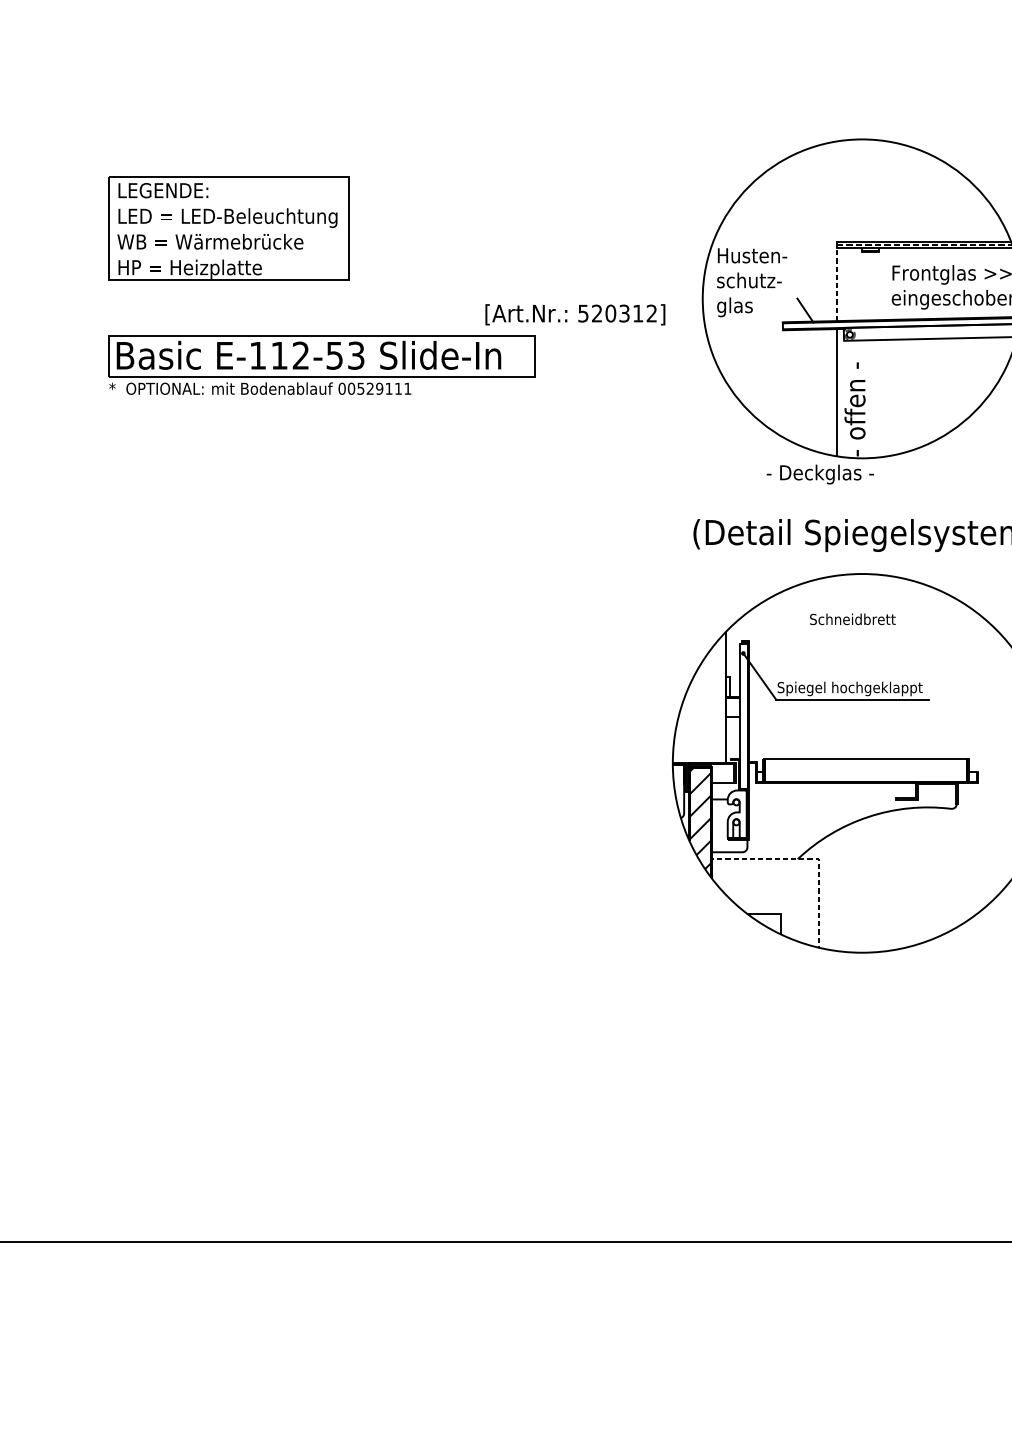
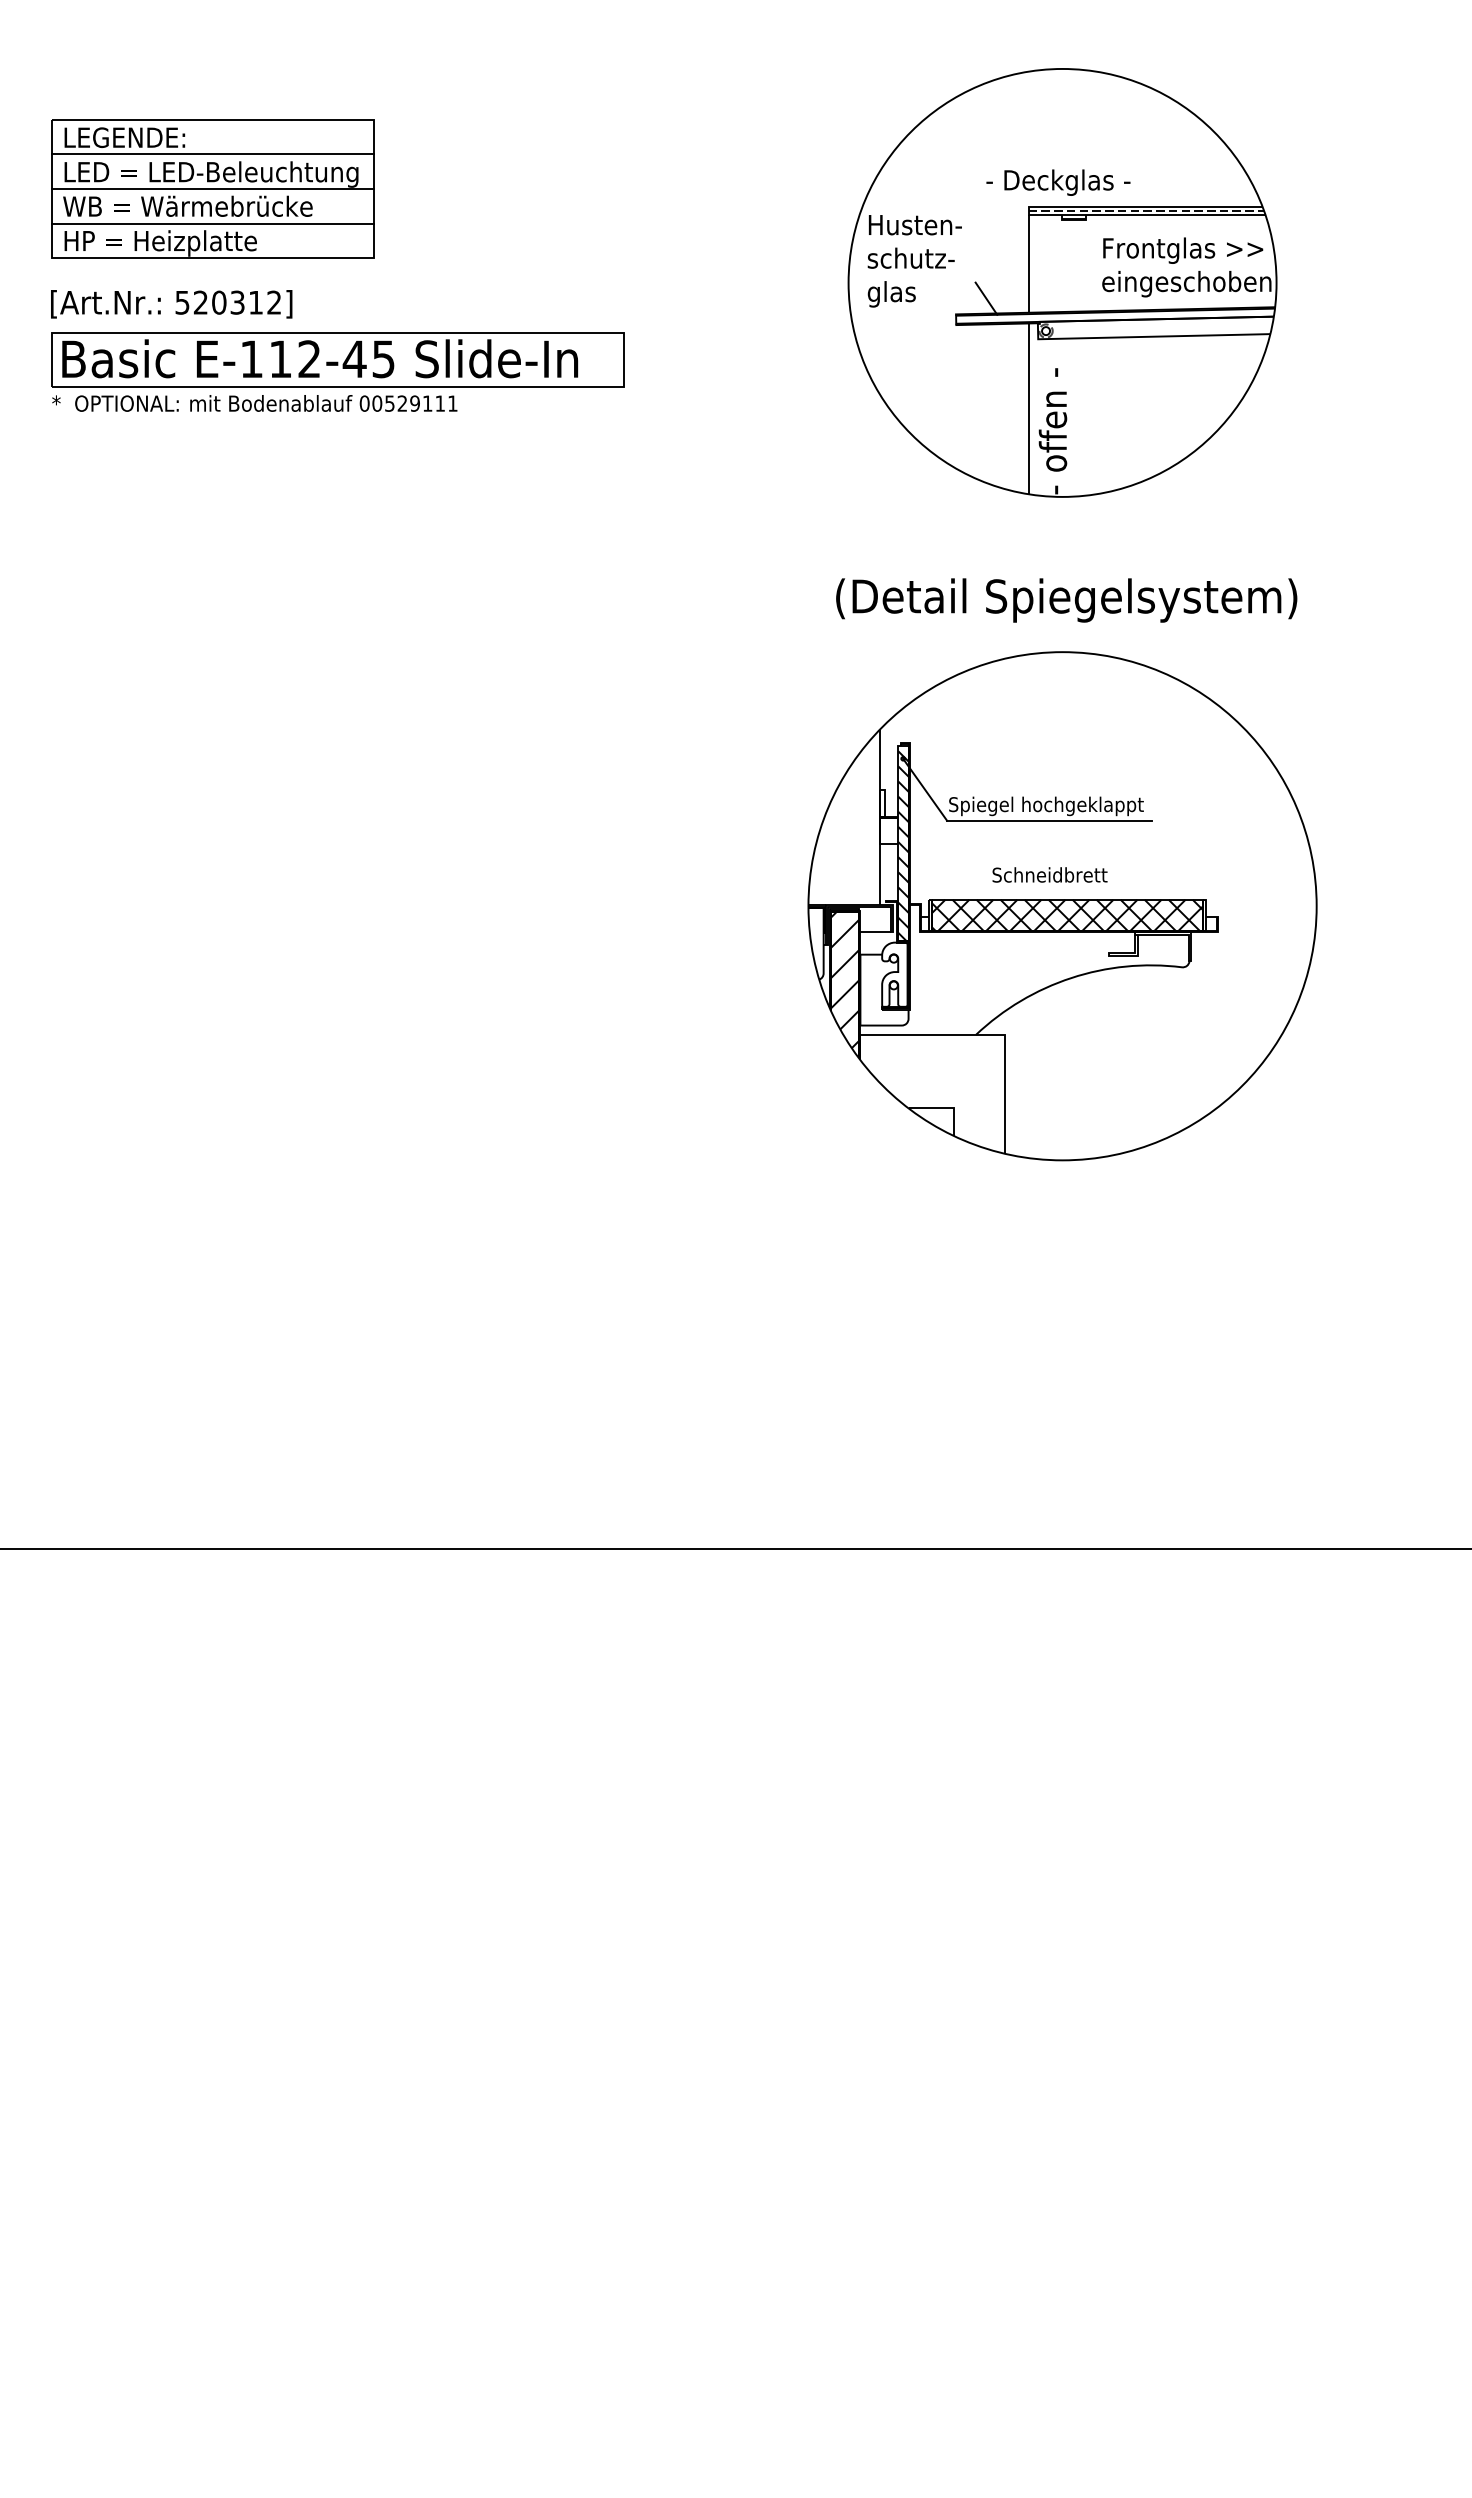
line: (228, 203) -> (212, 154), added
line: (228, 228) -> (212, 188), added
line: (228, 254) -> (212, 223), added
line: (836, 284) -> (1028, 263), dashed -> solid
text: (575, 314) -> (171, 304), moved
text: (344, 355) -> (368, 359), E-112-53 -> E-112-45
text: (820, 474) -> (1058, 182), moved
text: (852, 618) -> (1049, 874), moved
hatch: (743, 716) -> (903, 843), added
hatch: (865, 769) -> (1067, 914), added
line: (799, 858) -> (978, 1034), dashed -> solid

